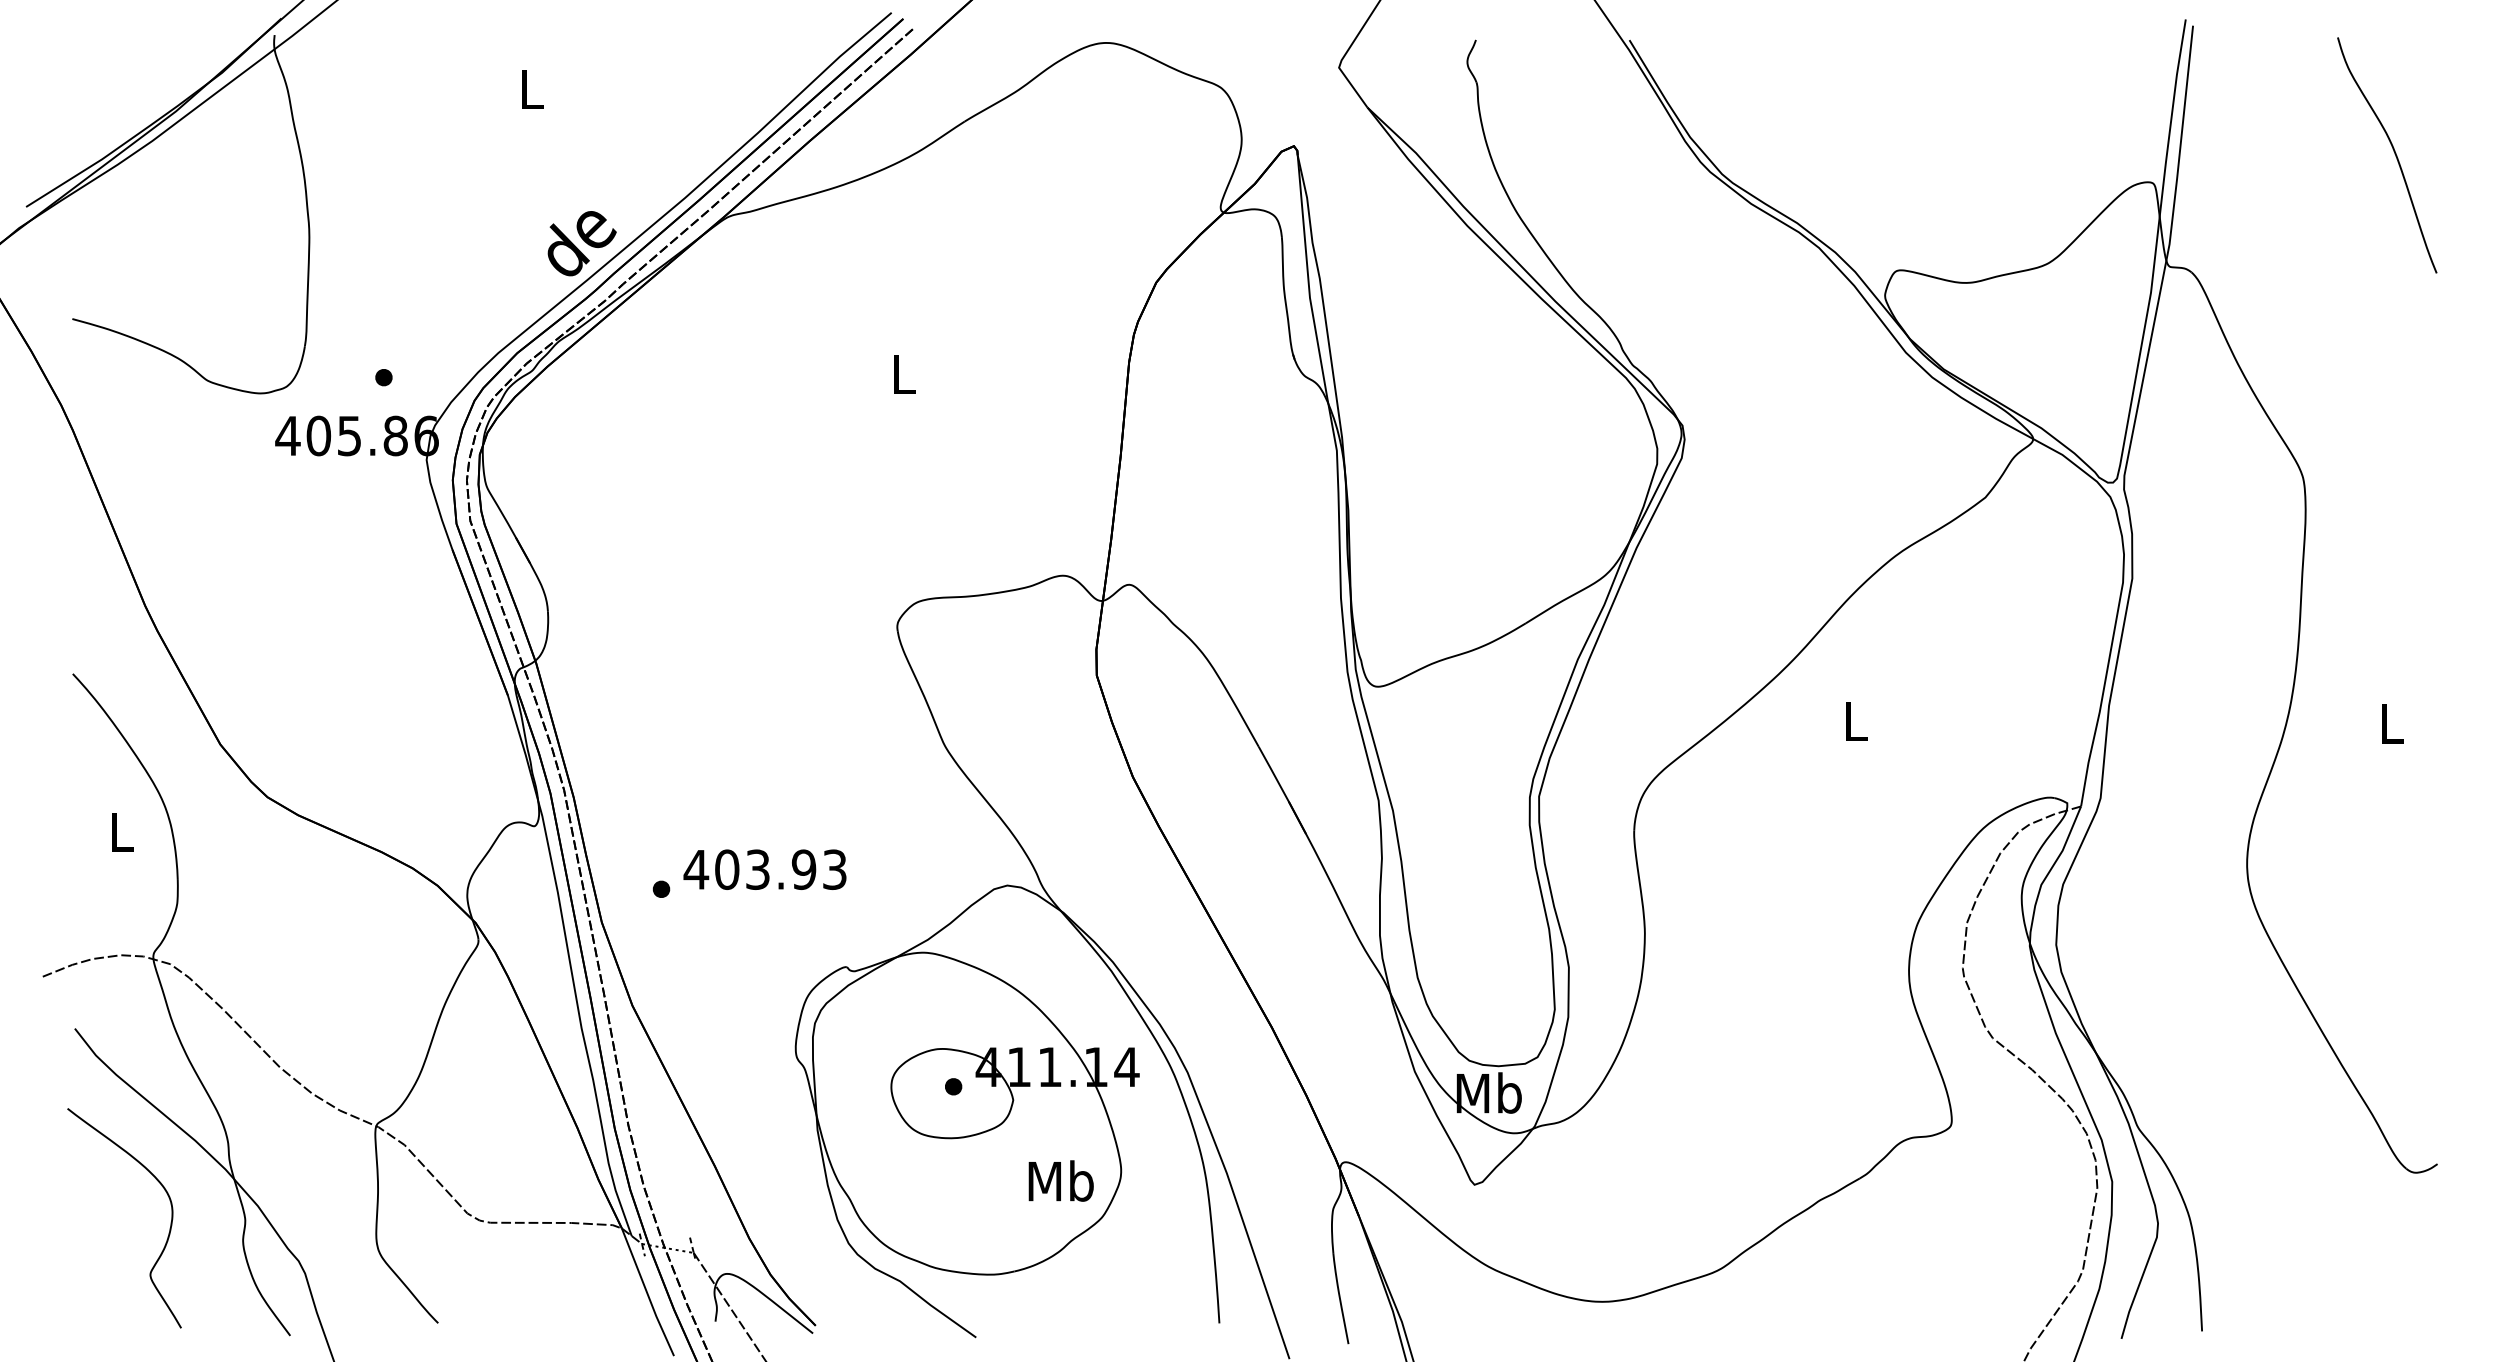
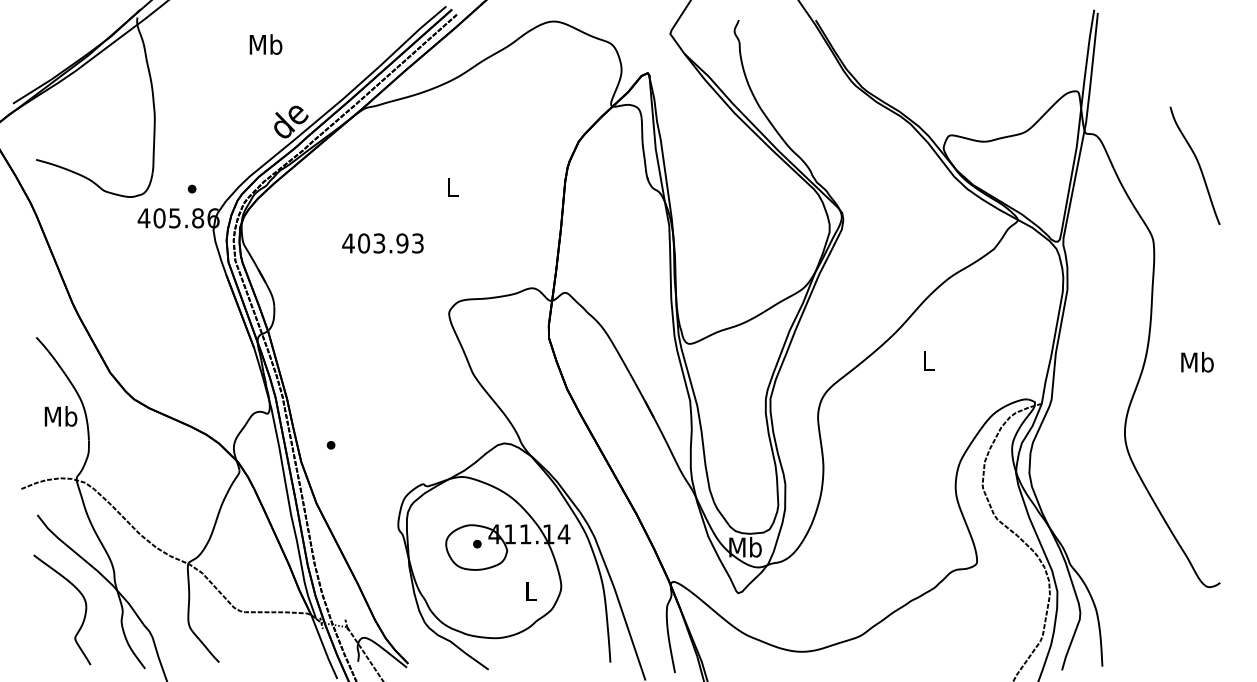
text: (530, 88) -> (265, 44), L -> Mb
curve: (2392, 150) -> (1197, 163), moved
text: (2392, 721) -> (1197, 361), L -> Mb
text: (120, 831) -> (60, 416), L -> Mb
text: (764, 869) -> (382, 243), moved
text: (1061, 1181) -> (531, 591), Mb -> L

